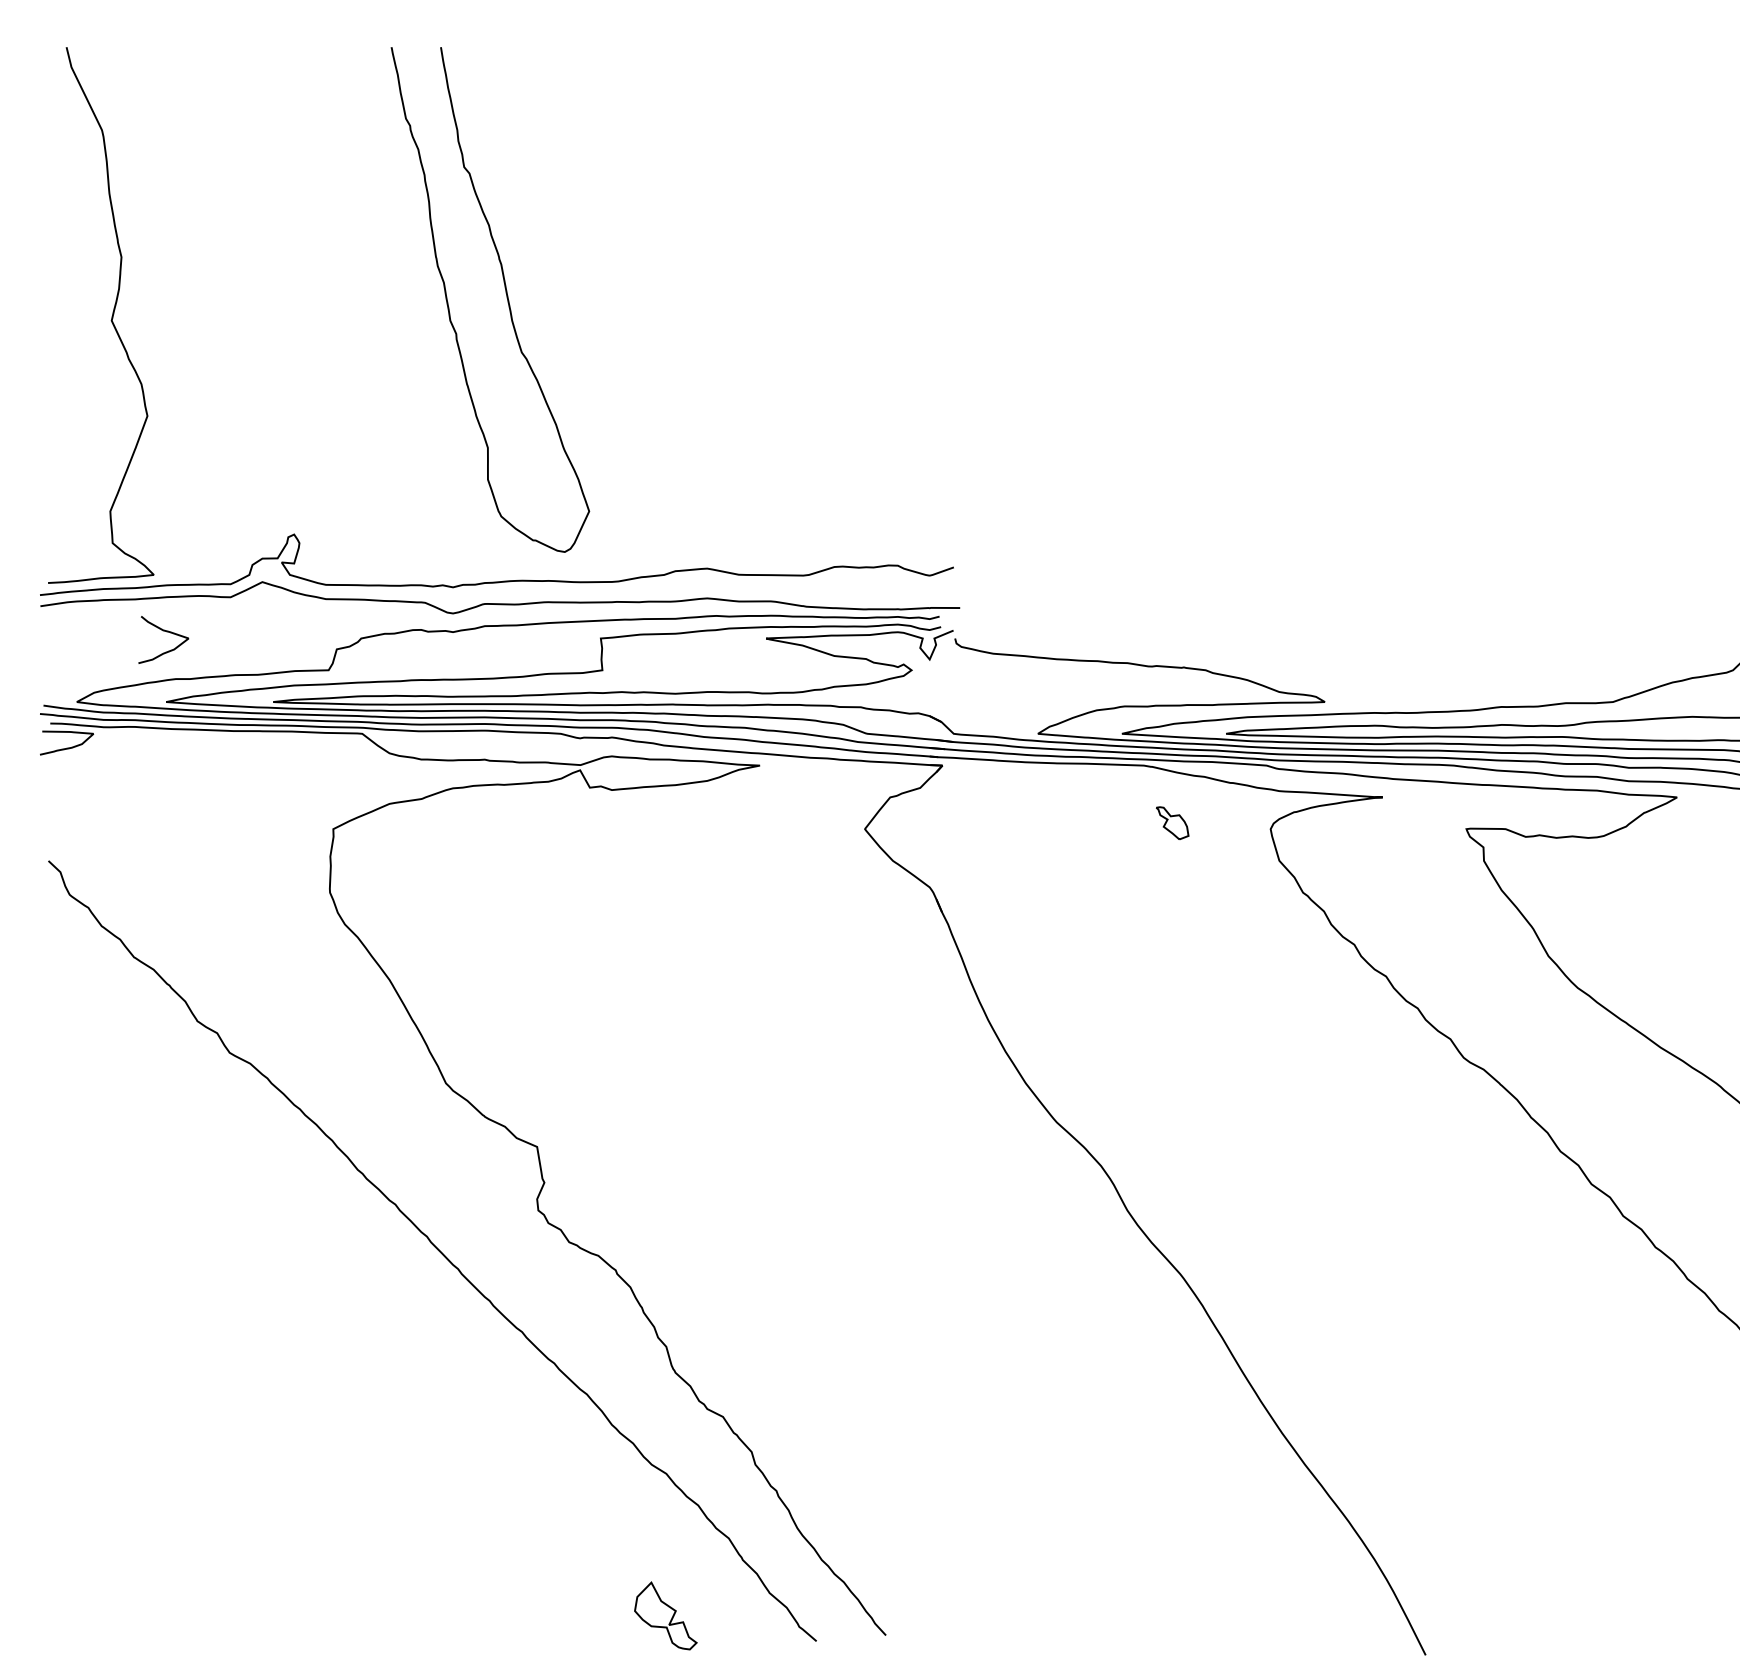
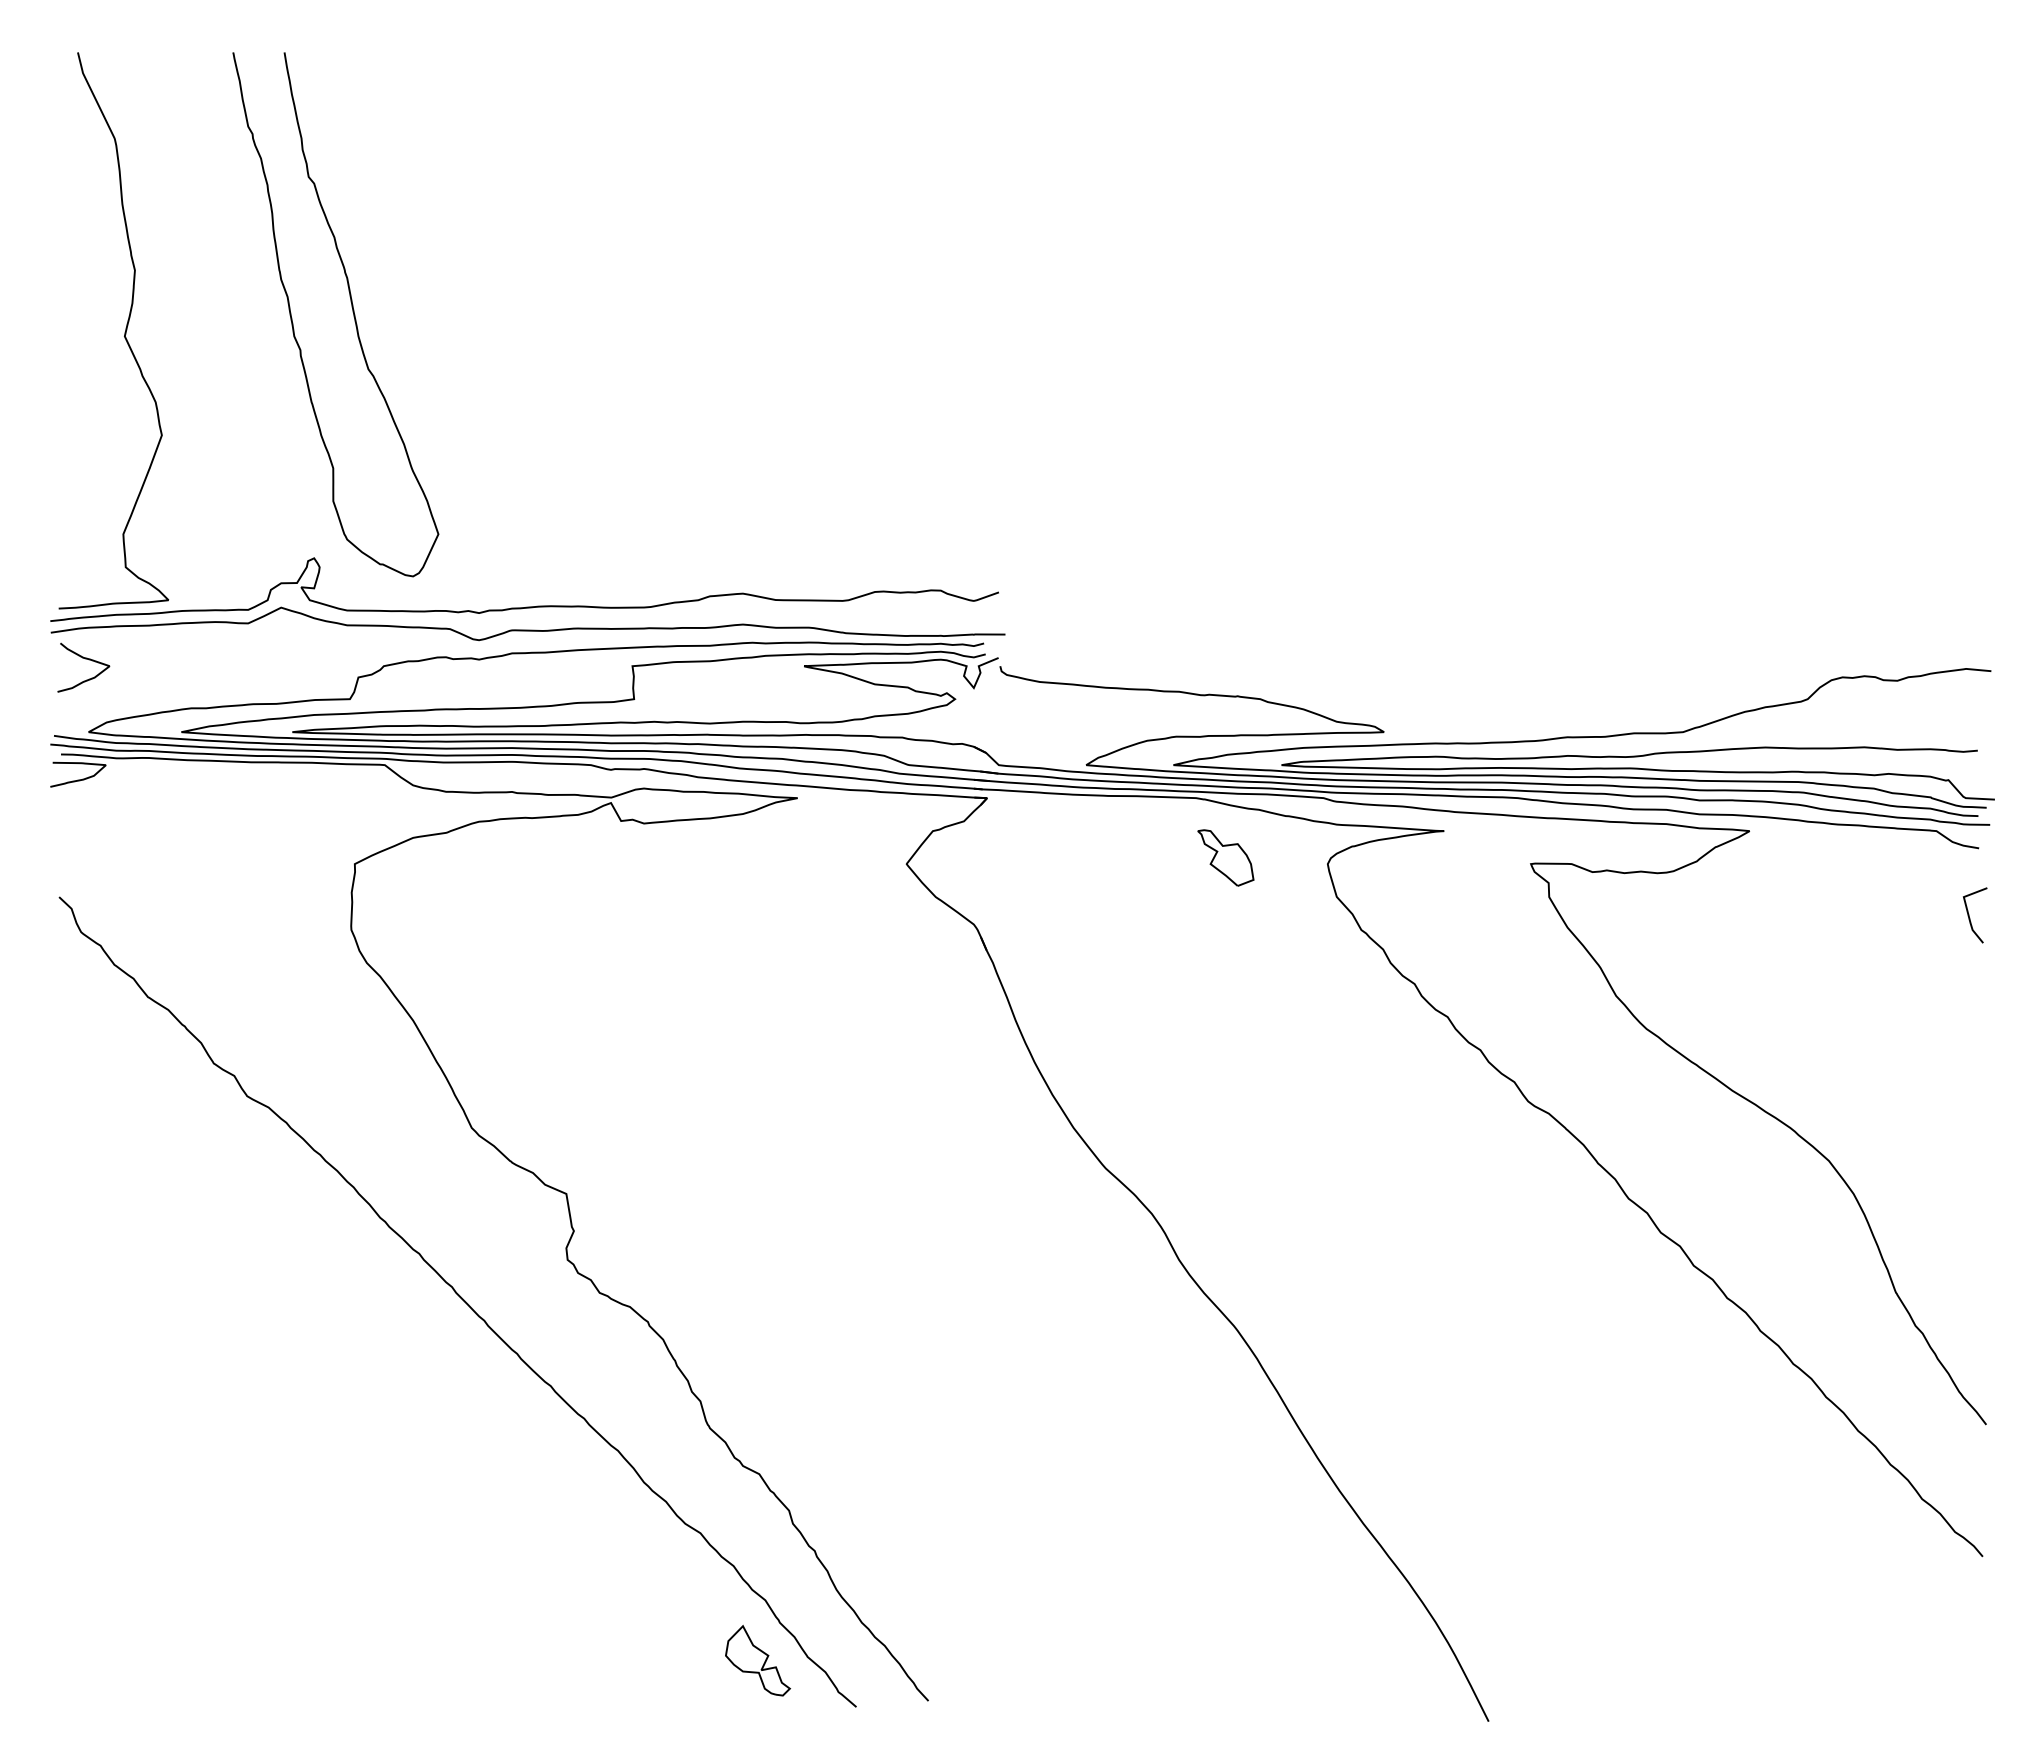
curve: (506, 297) -> (352, 312), moved
curve: (165, 632) -> (85, 659), moved
part: (1172, 822) -> (1225, 857), size x1.67
part: (666, 1615) -> (758, 1660), moved

